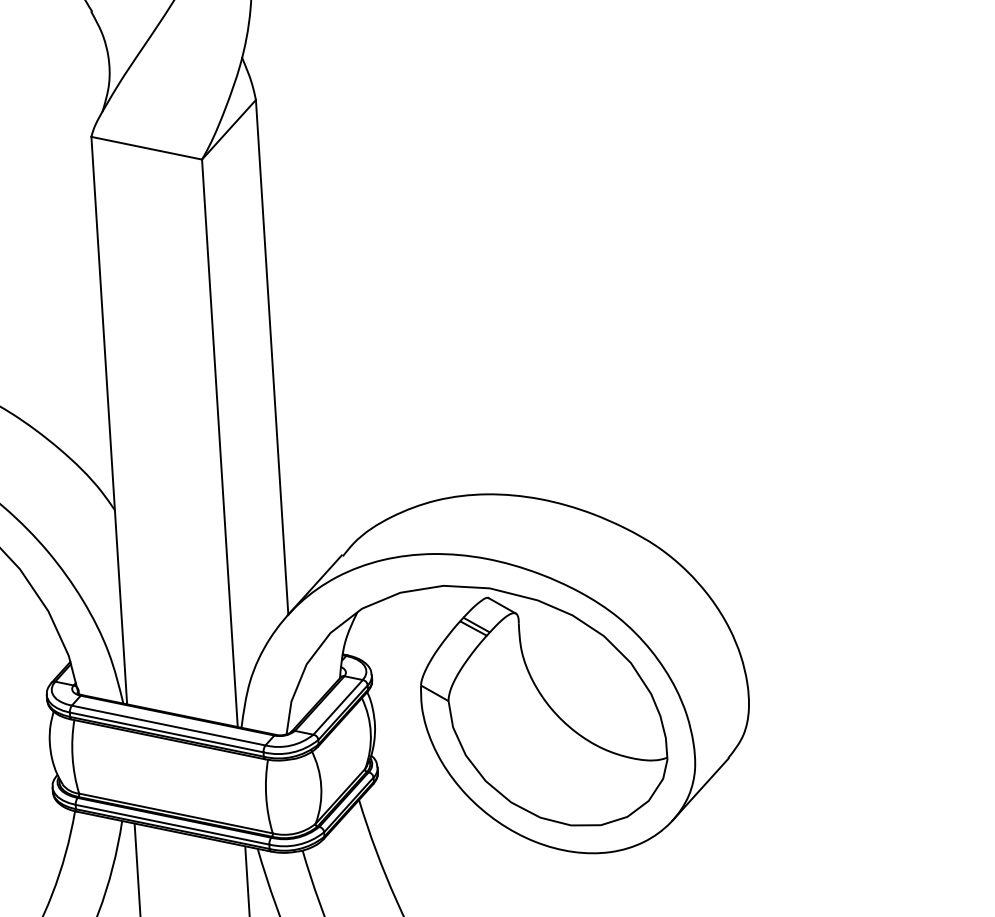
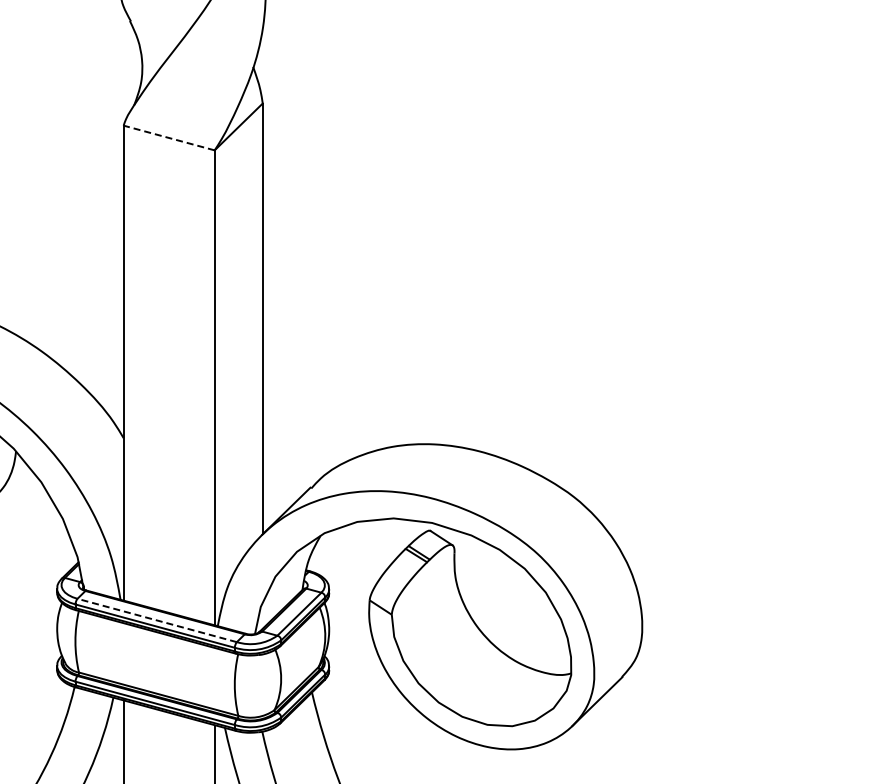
line: (145, 147) -> (168, 137), solid -> dashed
line: (169, 725) -> (157, 620), solid -> dashed

